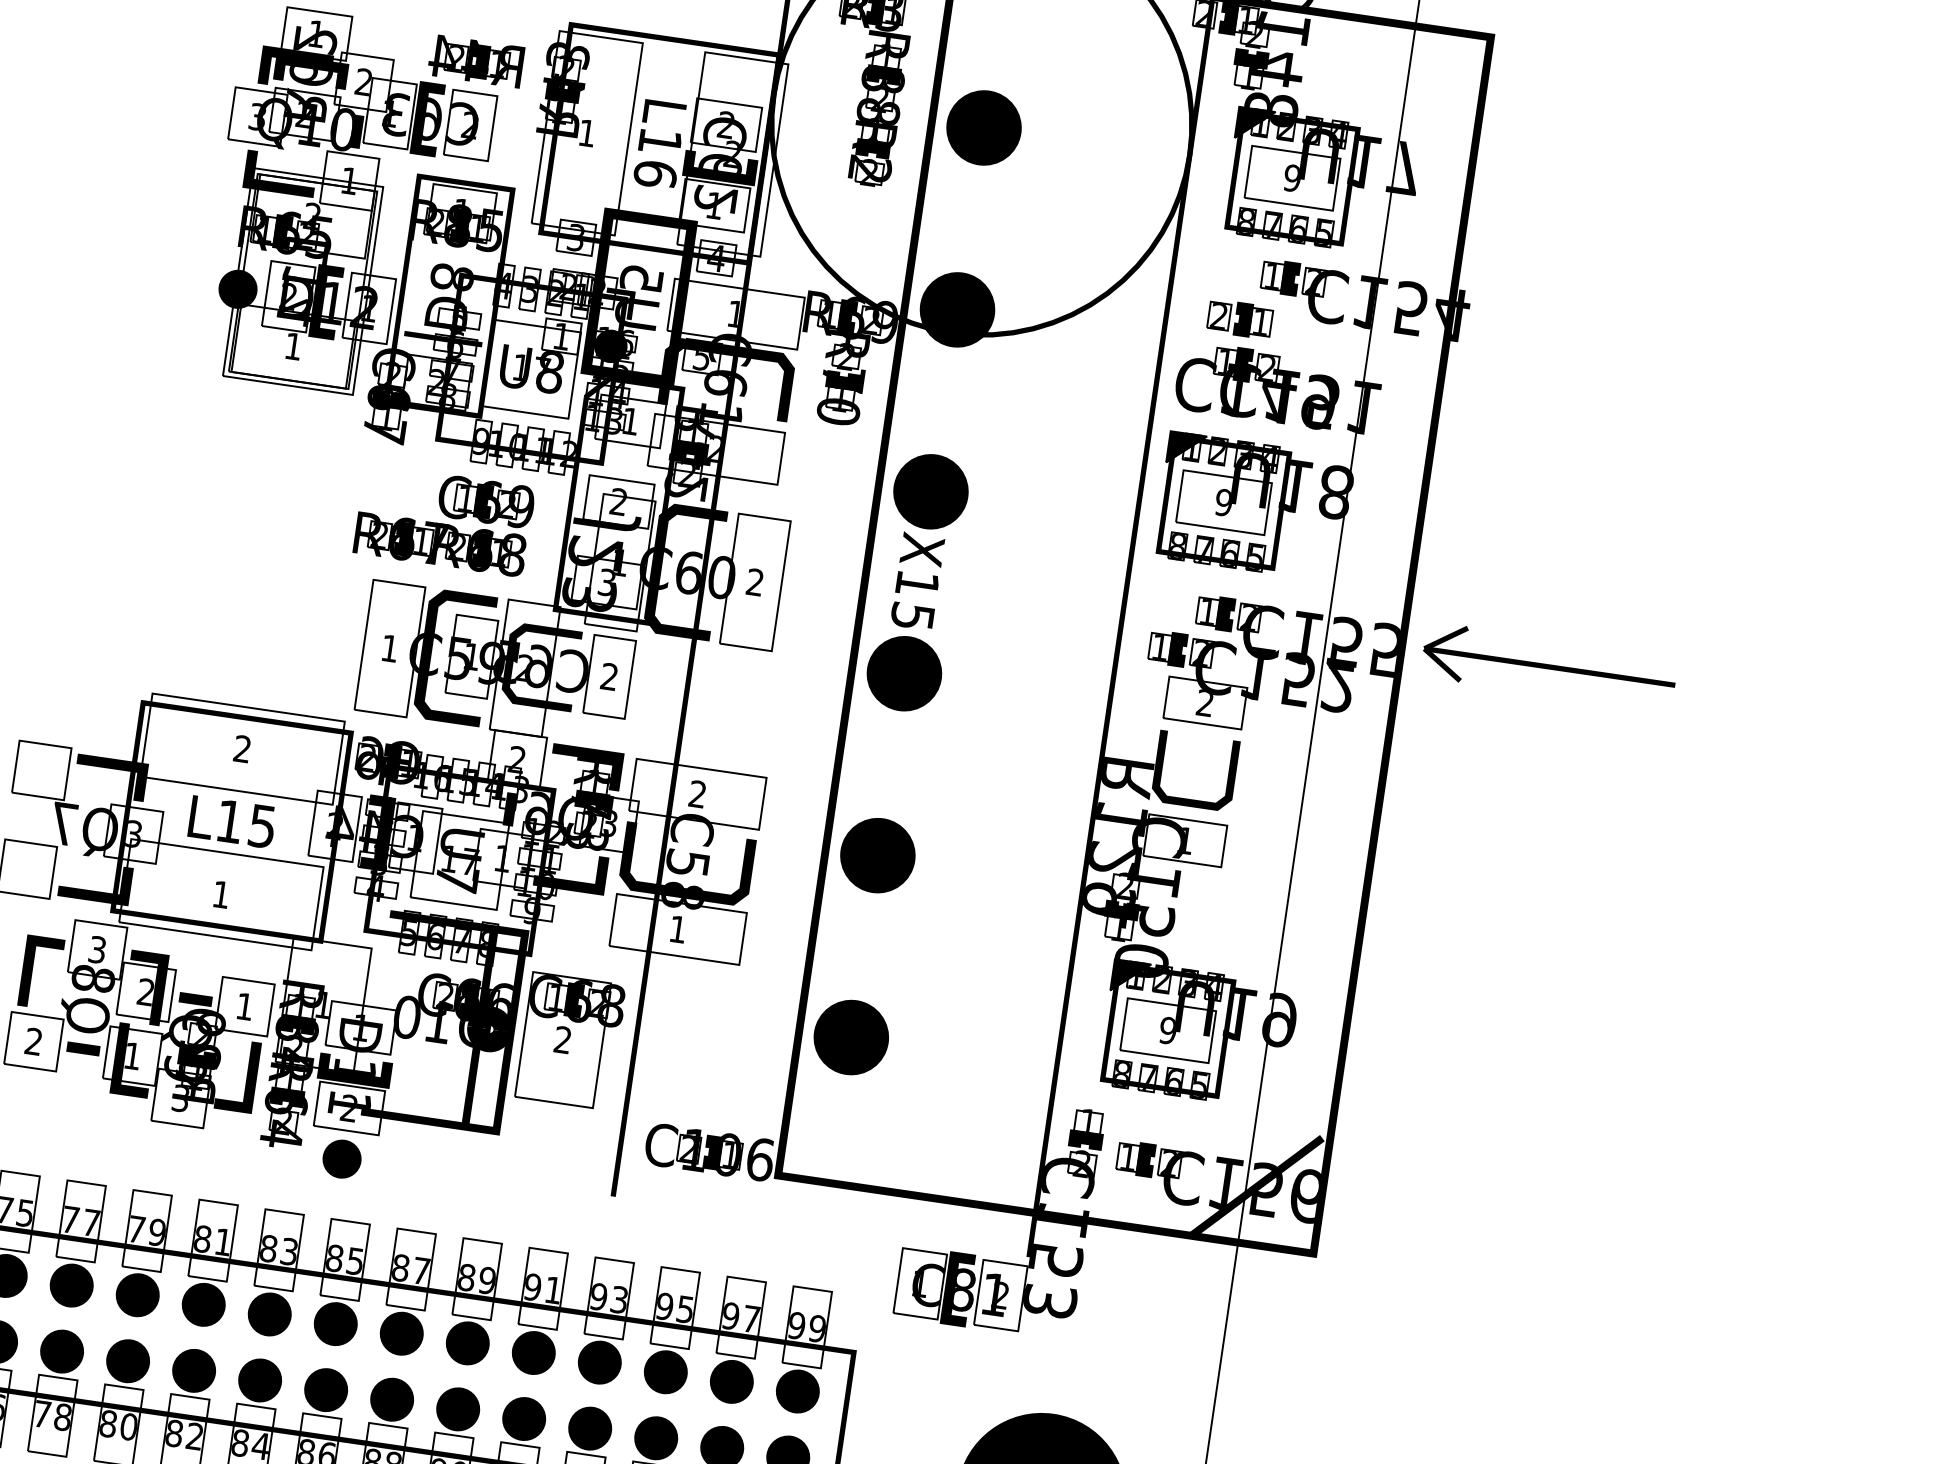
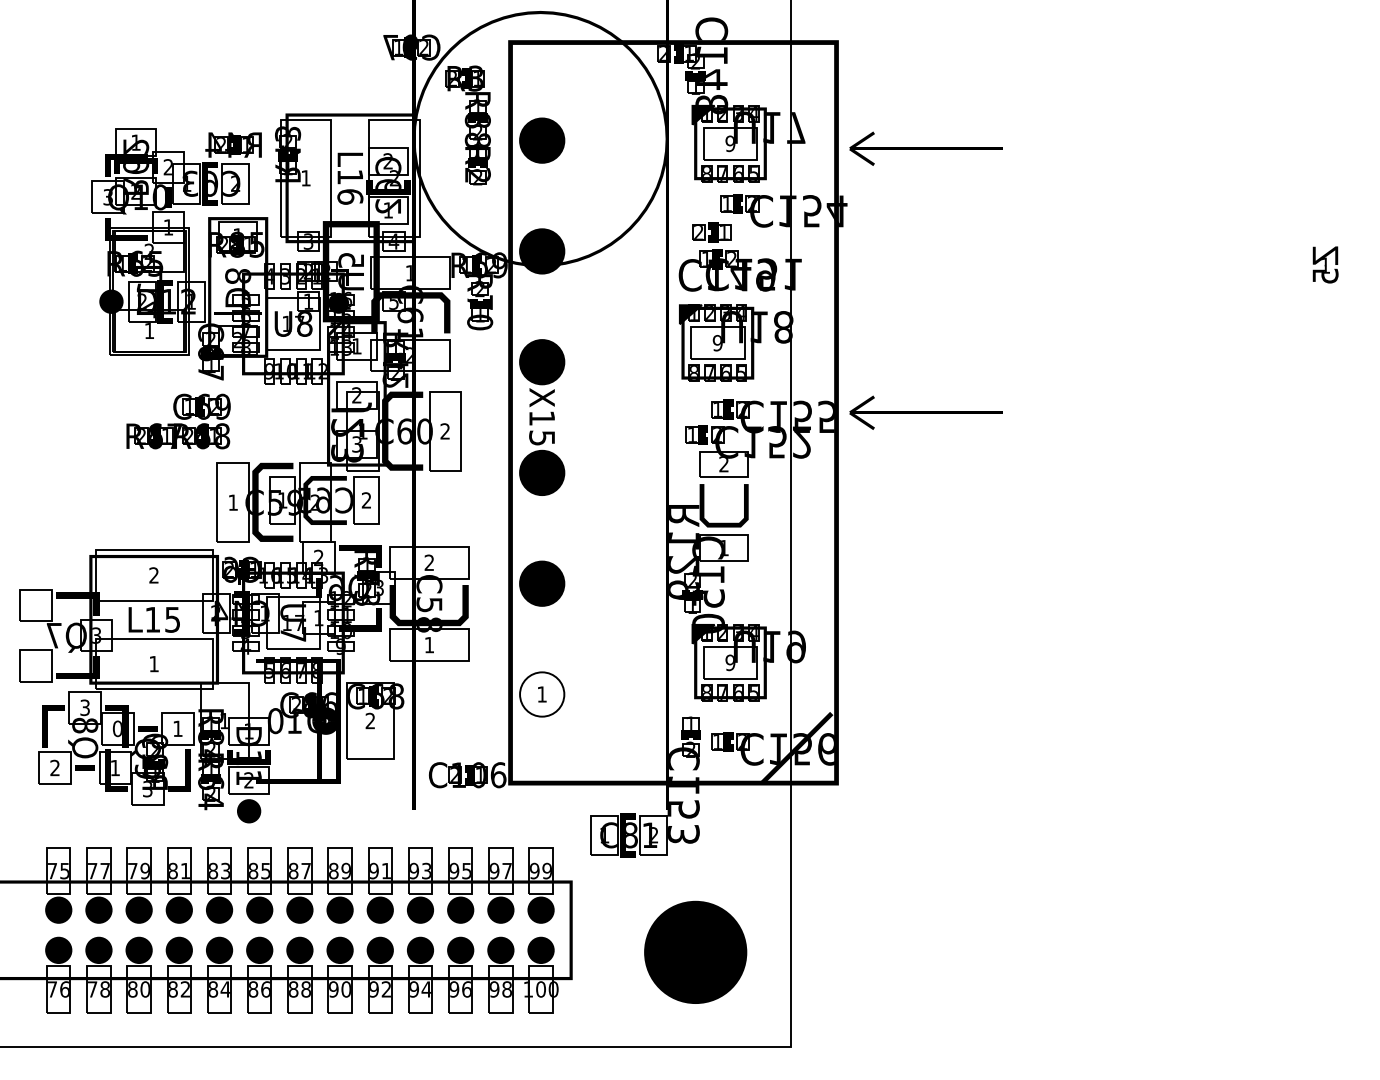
part: (1611, 232) -> (925, 148), added
part: (444, 520) -> (178, 421), moved
text: (144, 991) -> (116, 728), 2 -> 0
fill: (851, 1037) -> (542, 694), removed

